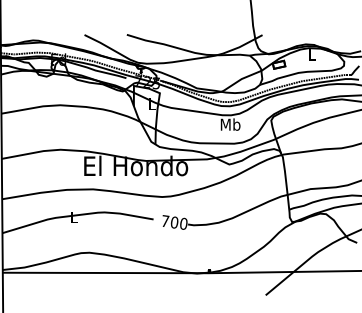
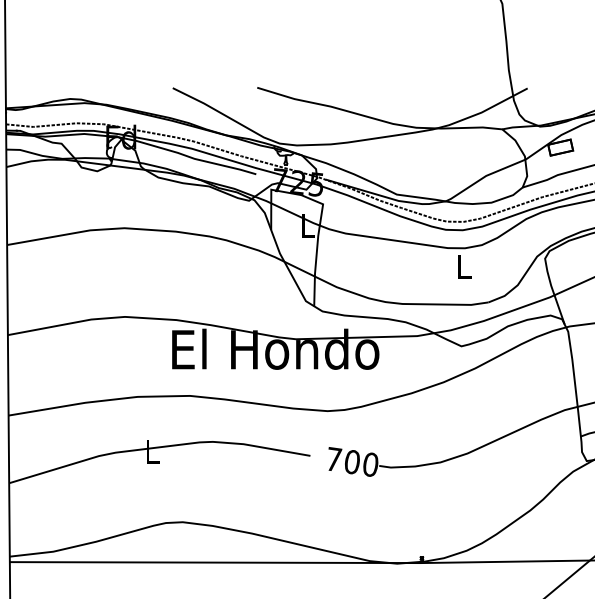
text: (230, 124) -> (463, 266), Mb -> L

